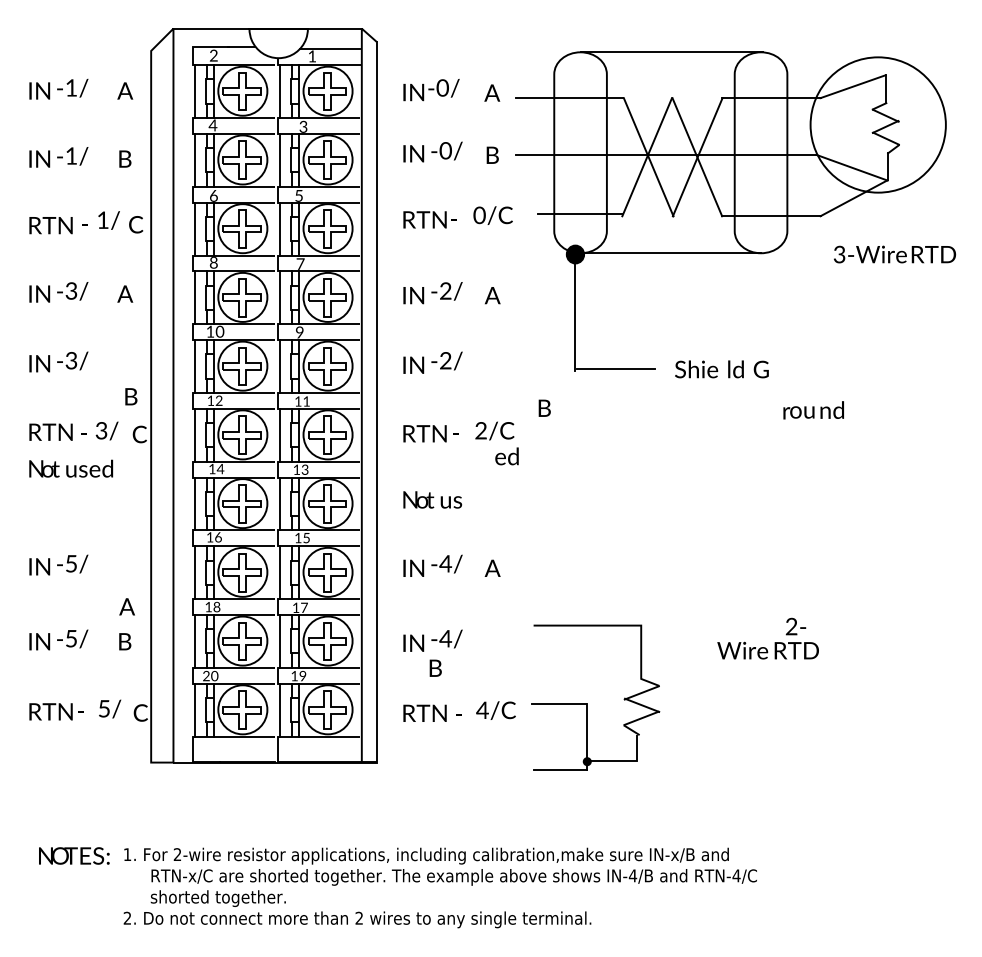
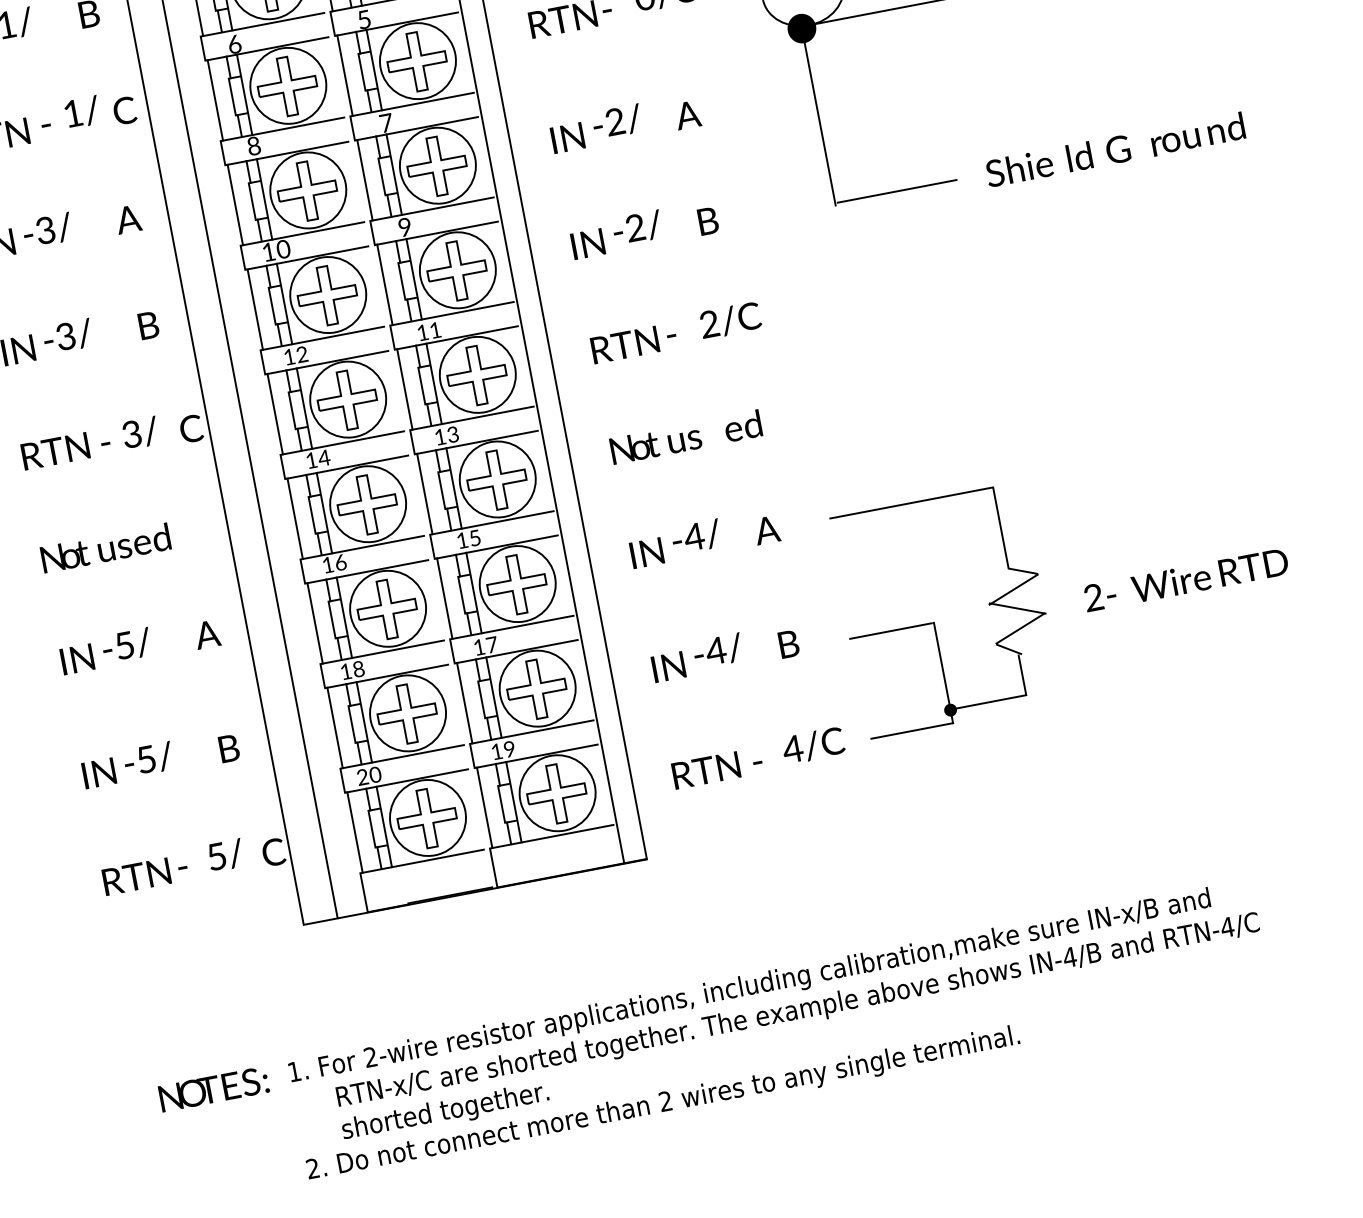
text: (131, 396) -> (148, 325), moved
text: (544, 407) -> (707, 220), moved
text: (813, 410) -> (1197, 134), moved
text: (506, 456) -> (742, 426), moved
text: (71, 468) -> (106, 547), moved
text: (126, 606) -> (206, 634), moved
text: (795, 626) -> (1099, 596), moved
text: (435, 667) -> (788, 643), moved
part: (587, 703) -> (934, 621), moved

